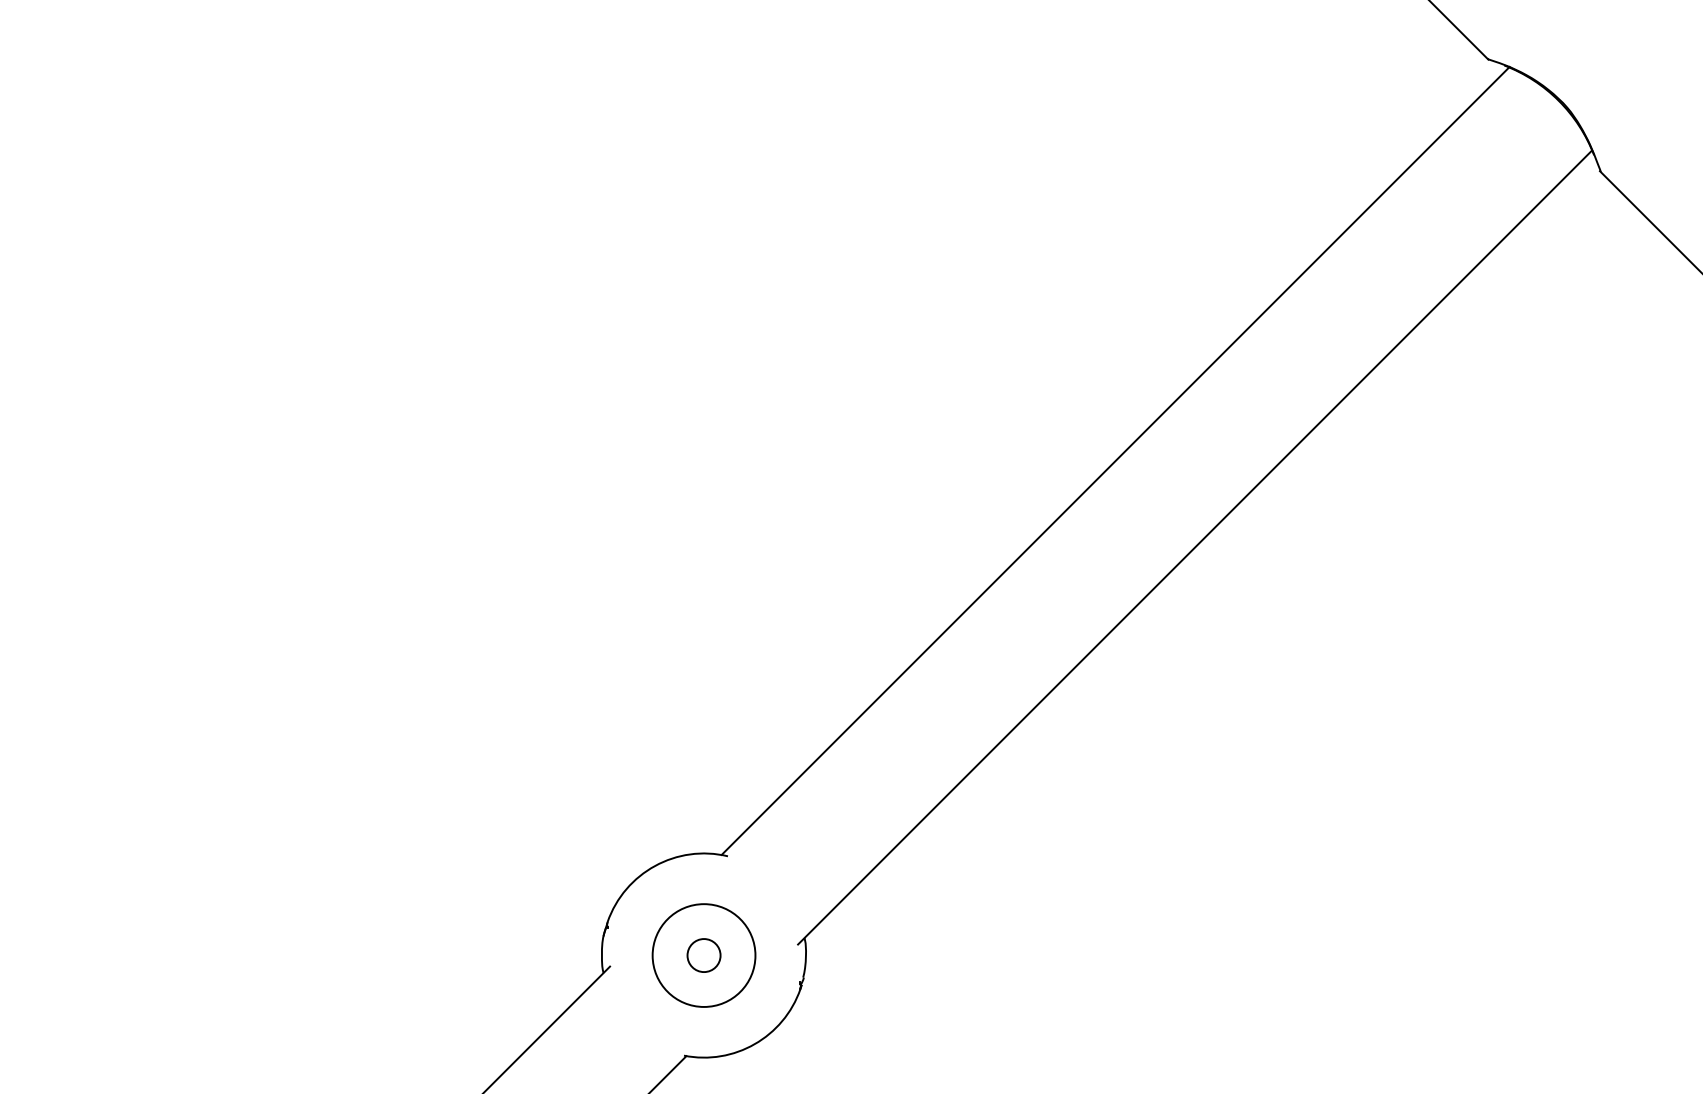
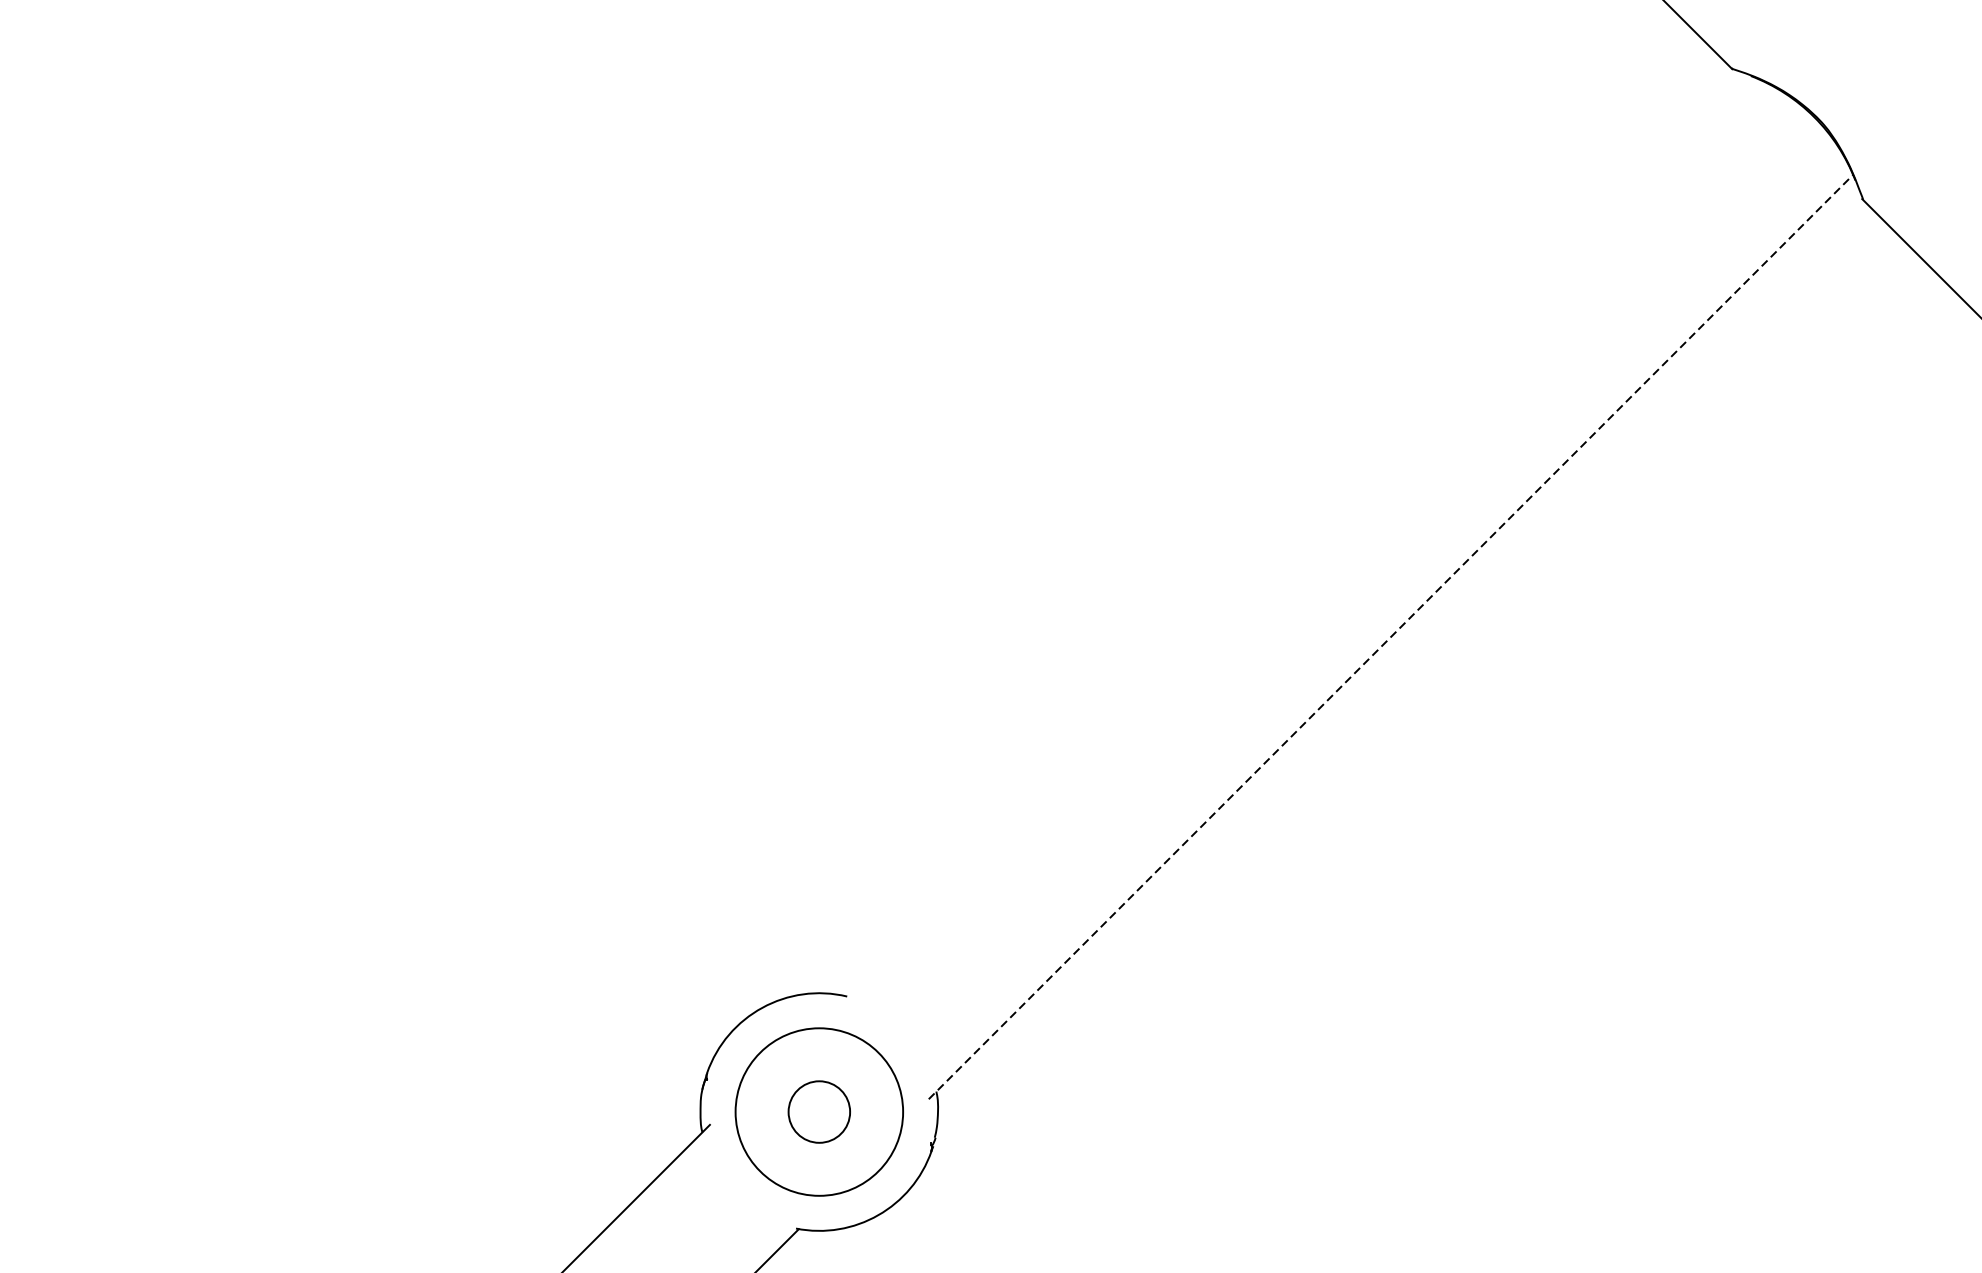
line: (1115, 460) -> (1298, 535), removed
line: (1195, 547) -> (1391, 637), solid -> dashed
circle: (703, 955) -> (818, 1111), size x1.4
circle: (703, 955) -> (818, 1111), size x1.6

